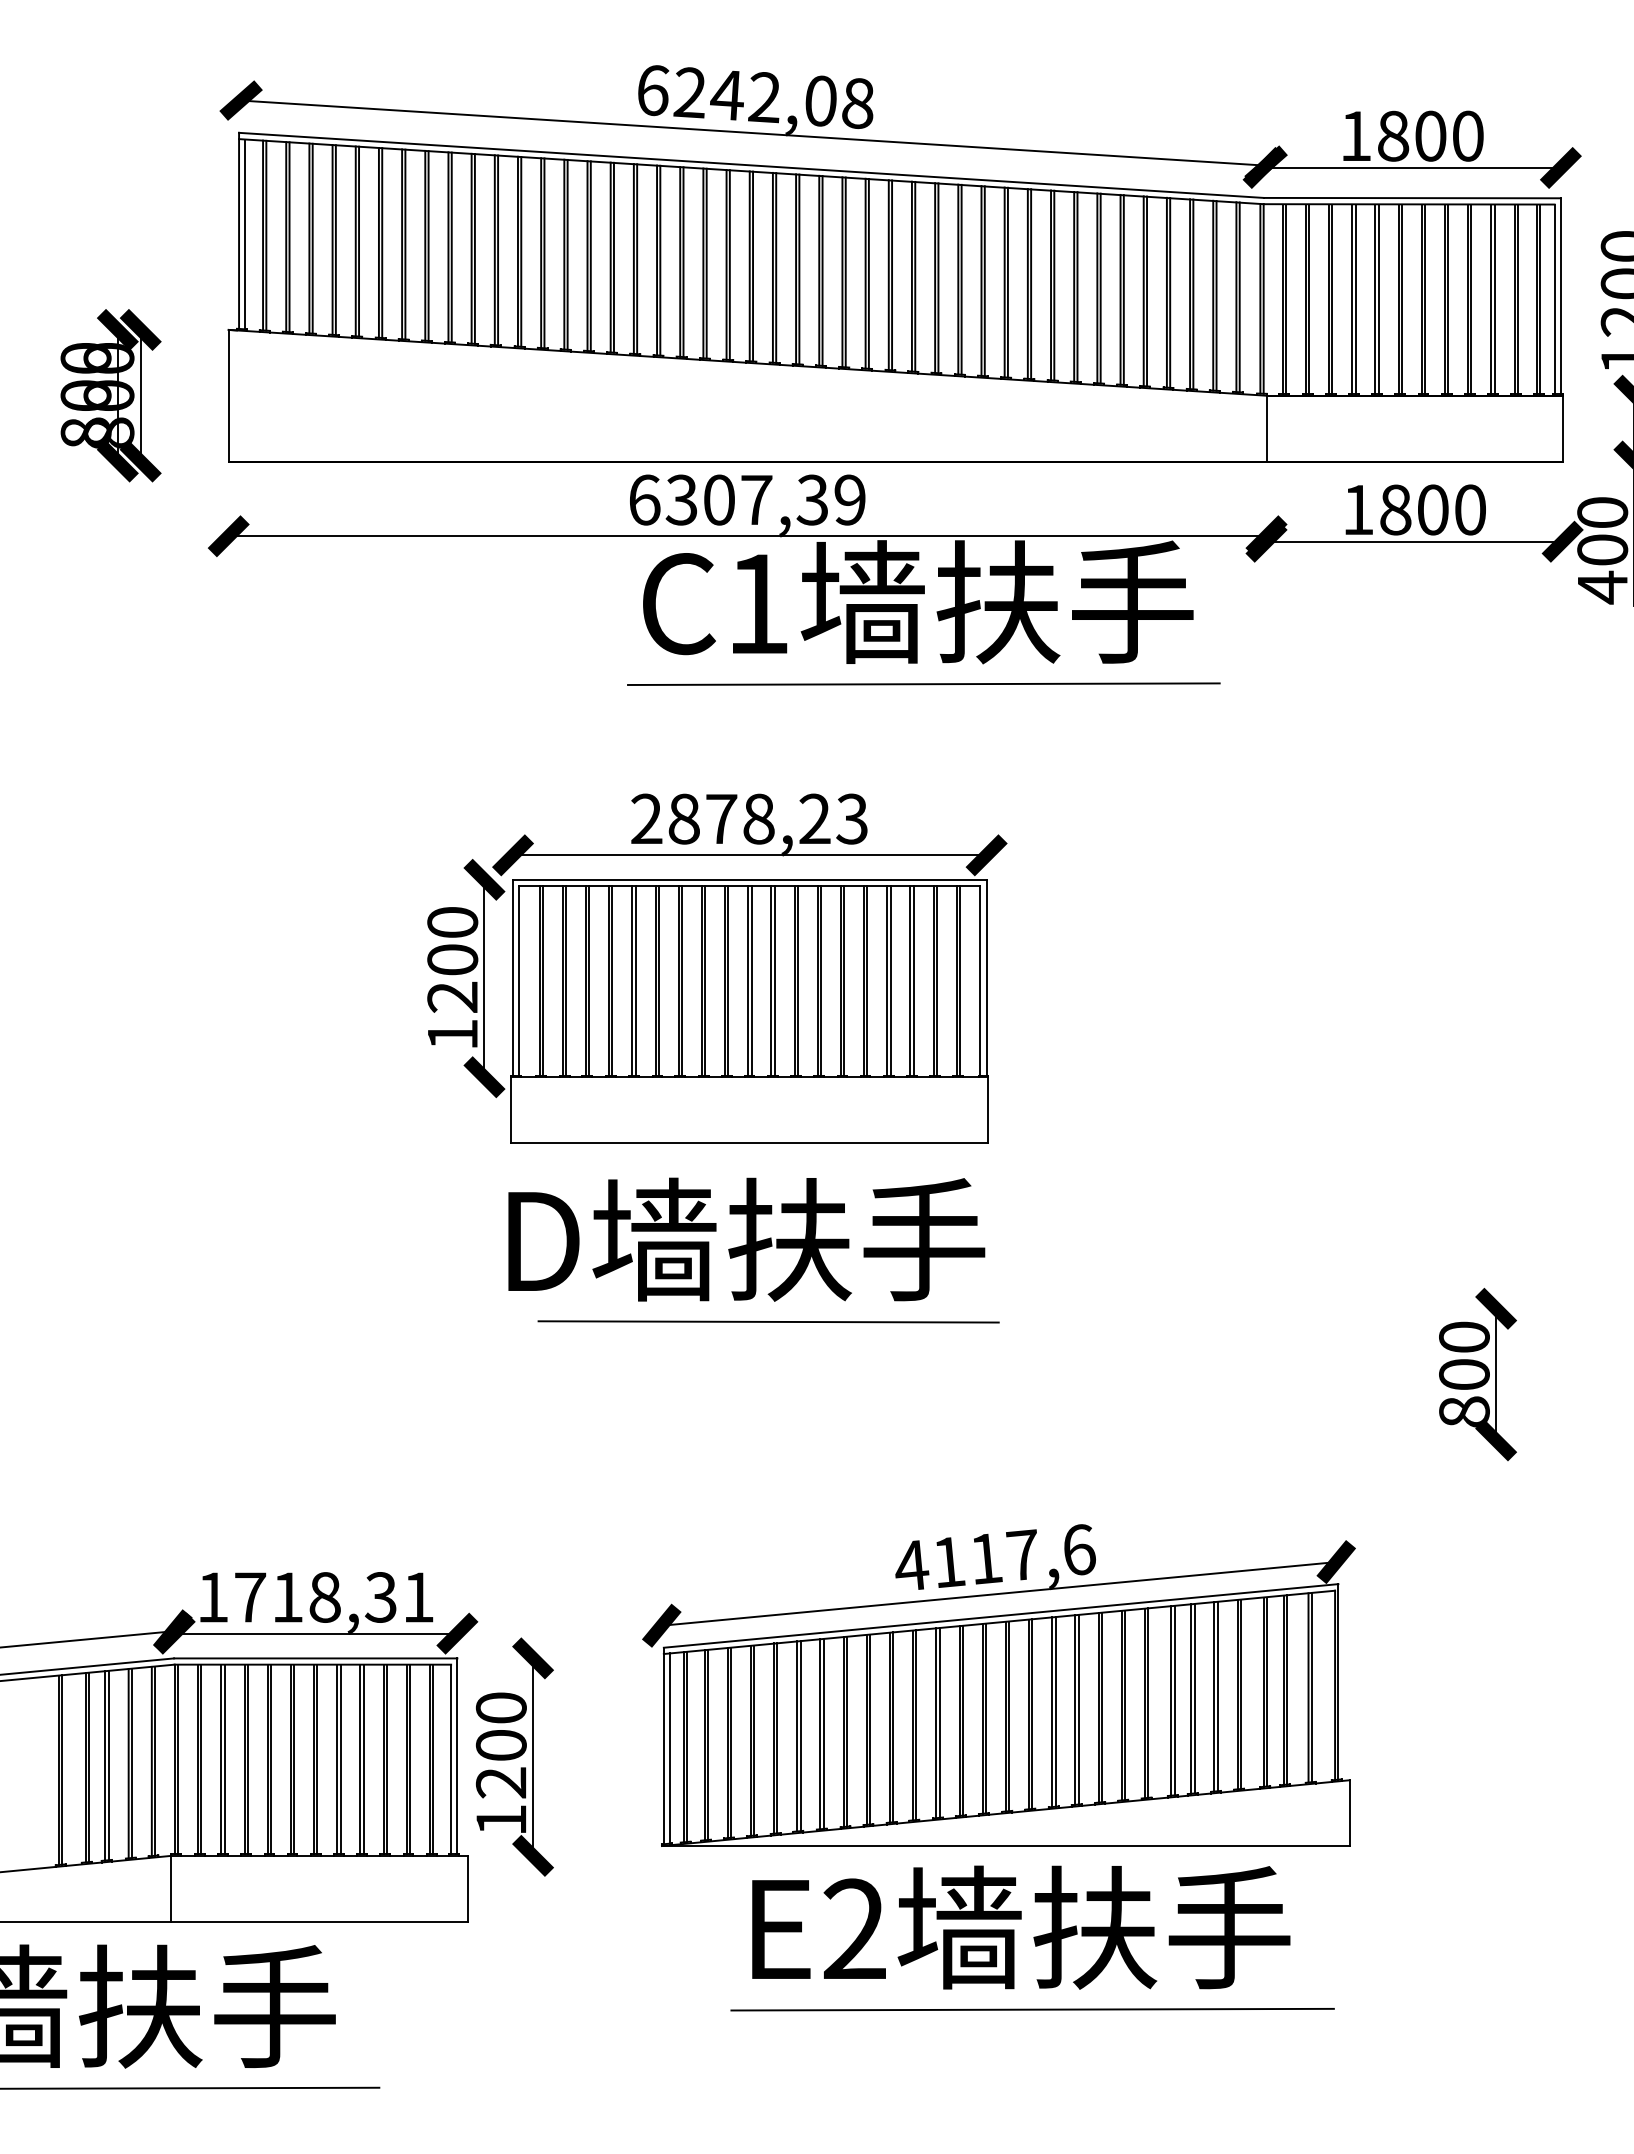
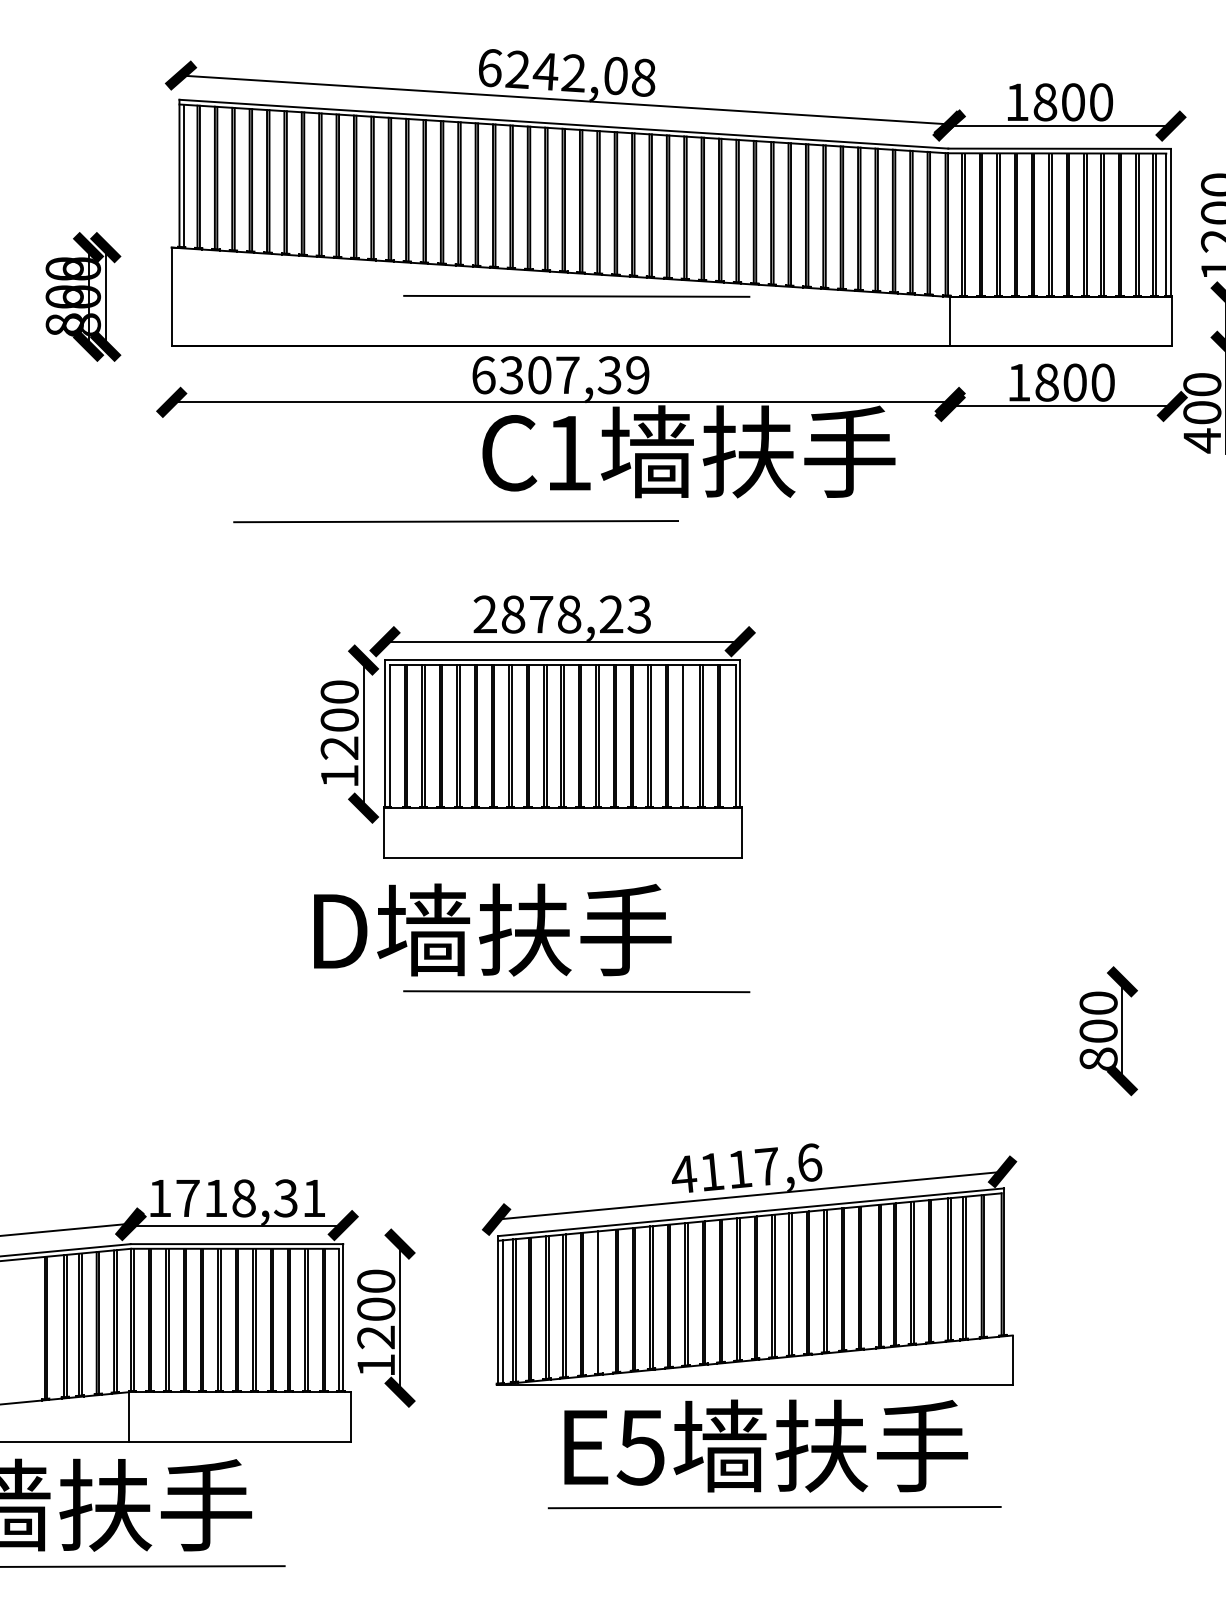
line: (768, 394) -> (576, 296), added
line: (923, 683) -> (455, 521), moved
line: (913, 980) -> (685, 735), removed
text: (746, 1239) -> (492, 929), moved
line: (800, 1736) -> (600, 1302), removed
text: (853, 1929) -> (640, 1447), E2 -> E5

